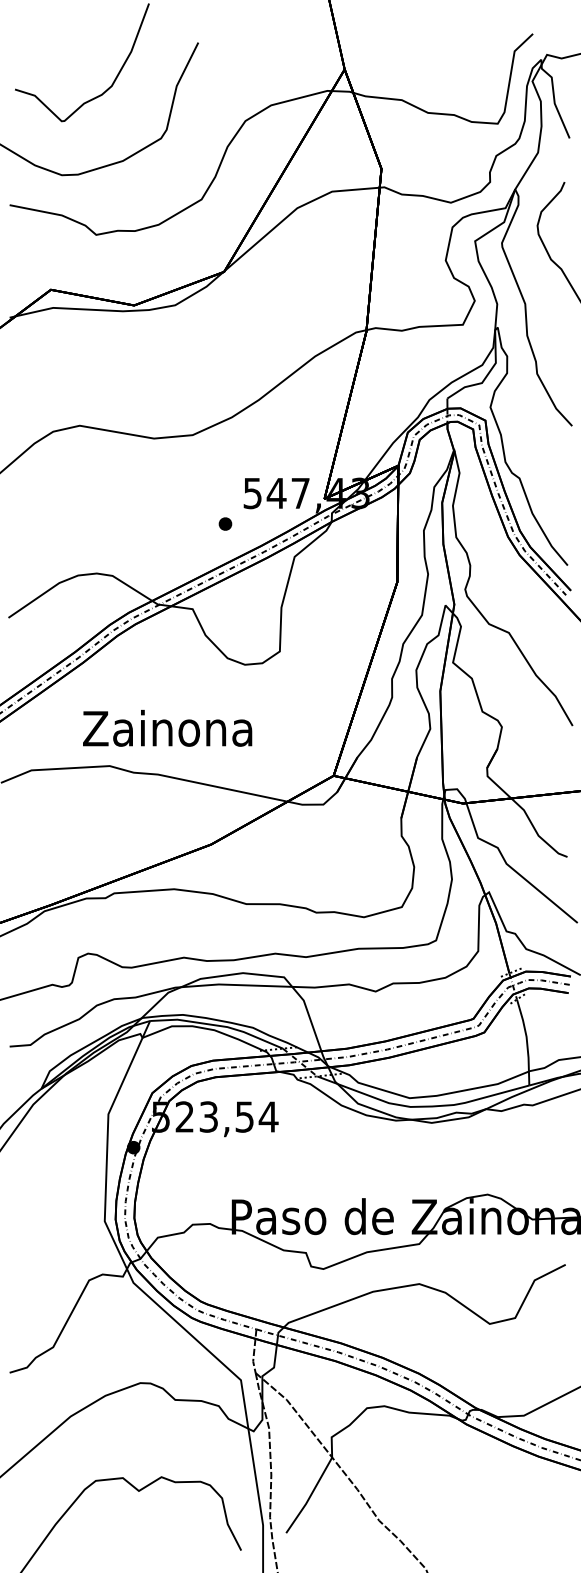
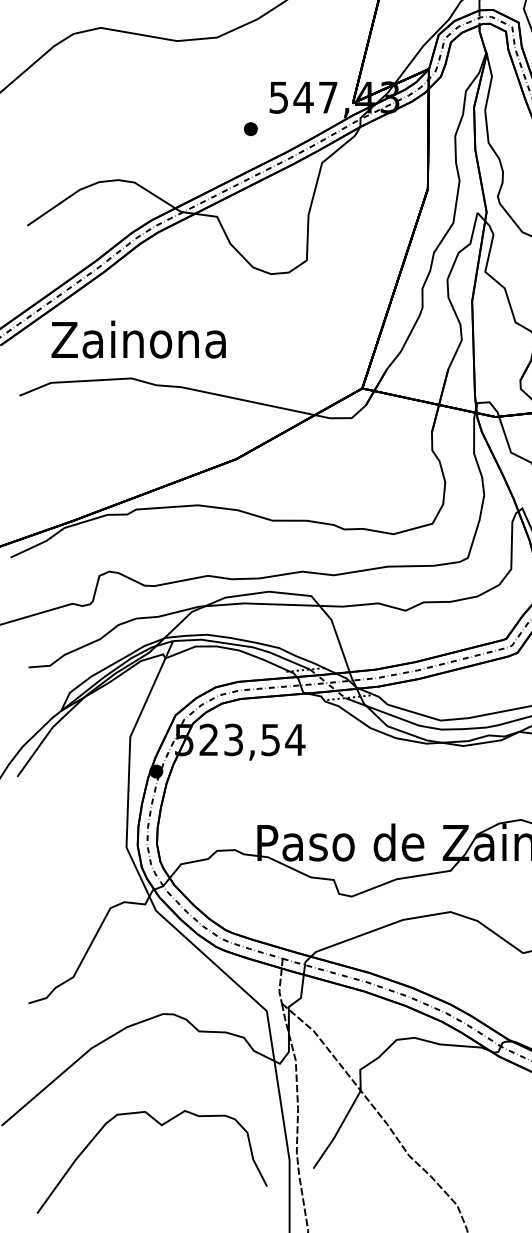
text: (167, 728) -> (138, 339), moved

